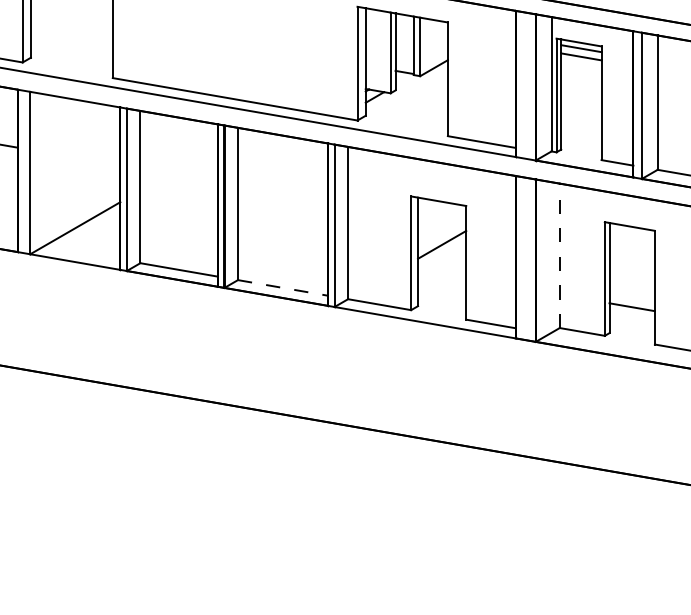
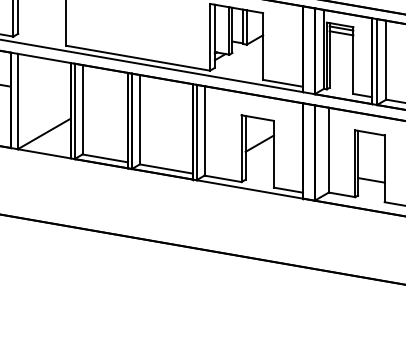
line: (559, 254) -> (328, 149), dashed -> solid
line: (283, 288) -> (166, 169), dashed -> solid

